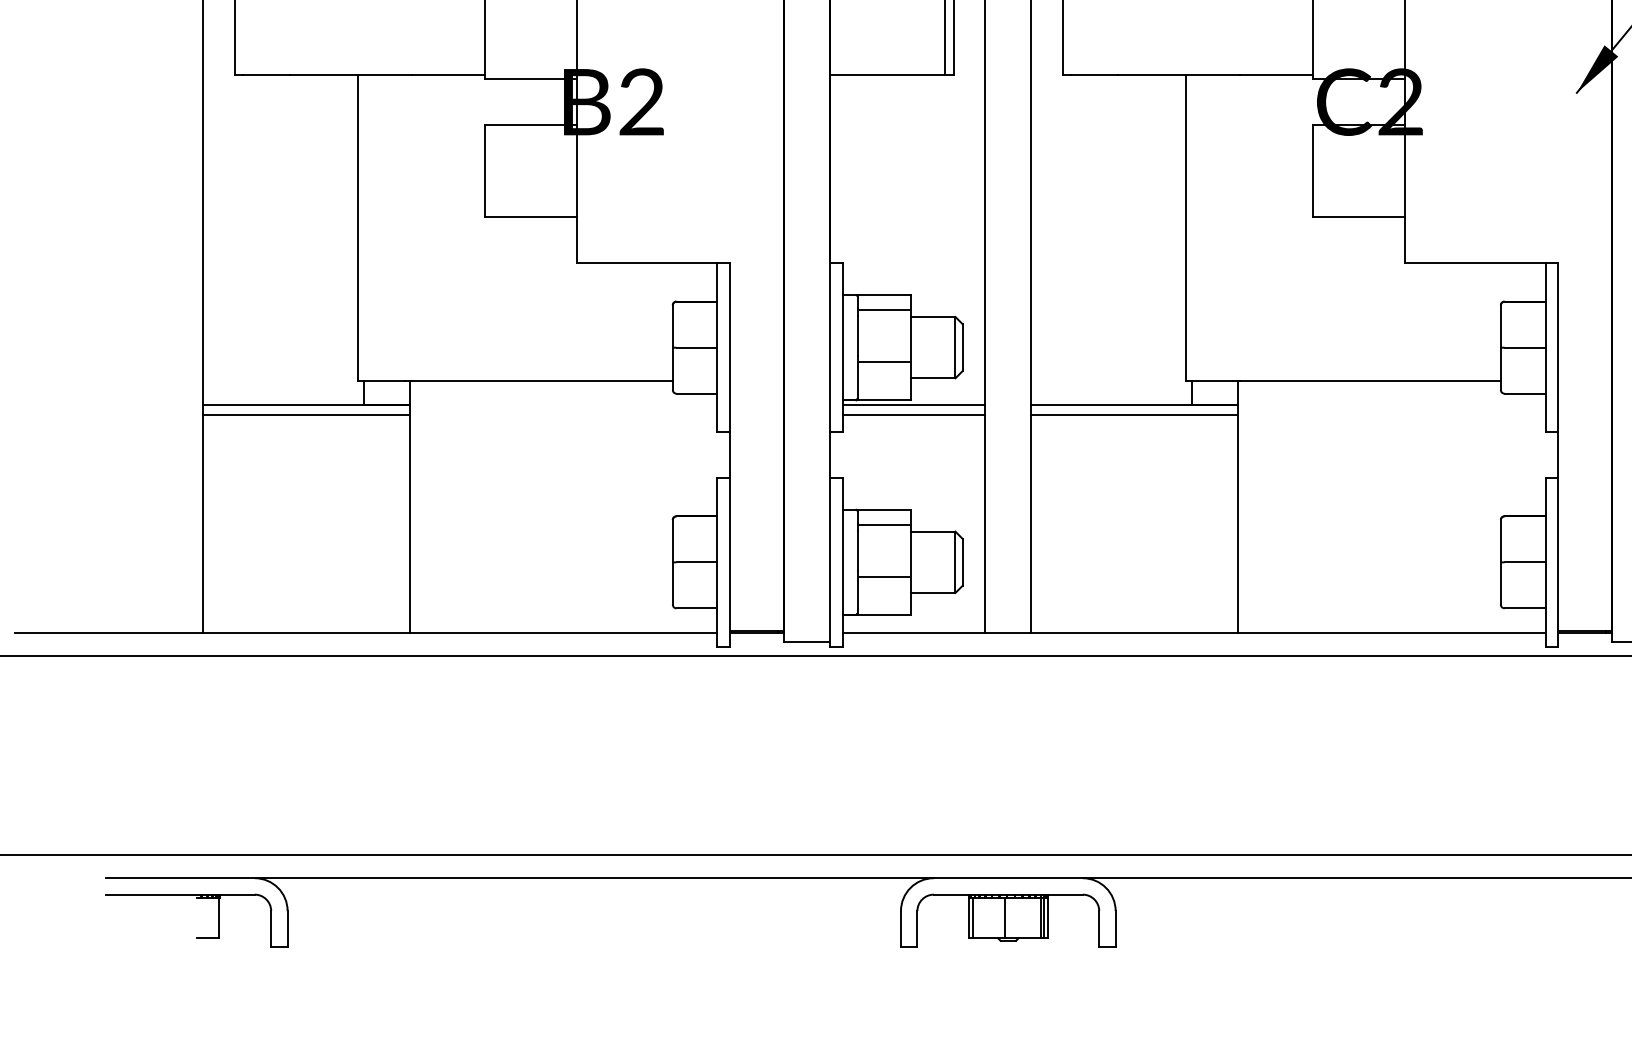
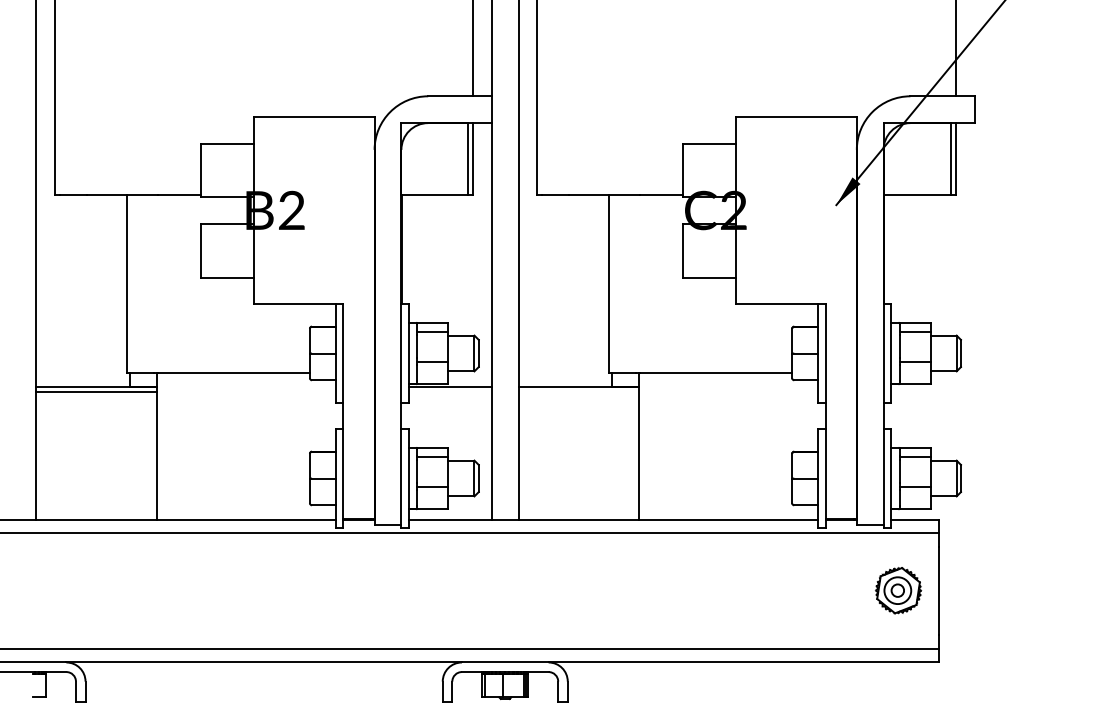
line: (912, 414) -> (449, 392), removed
line: (1134, 414) -> (578, 392), removed

